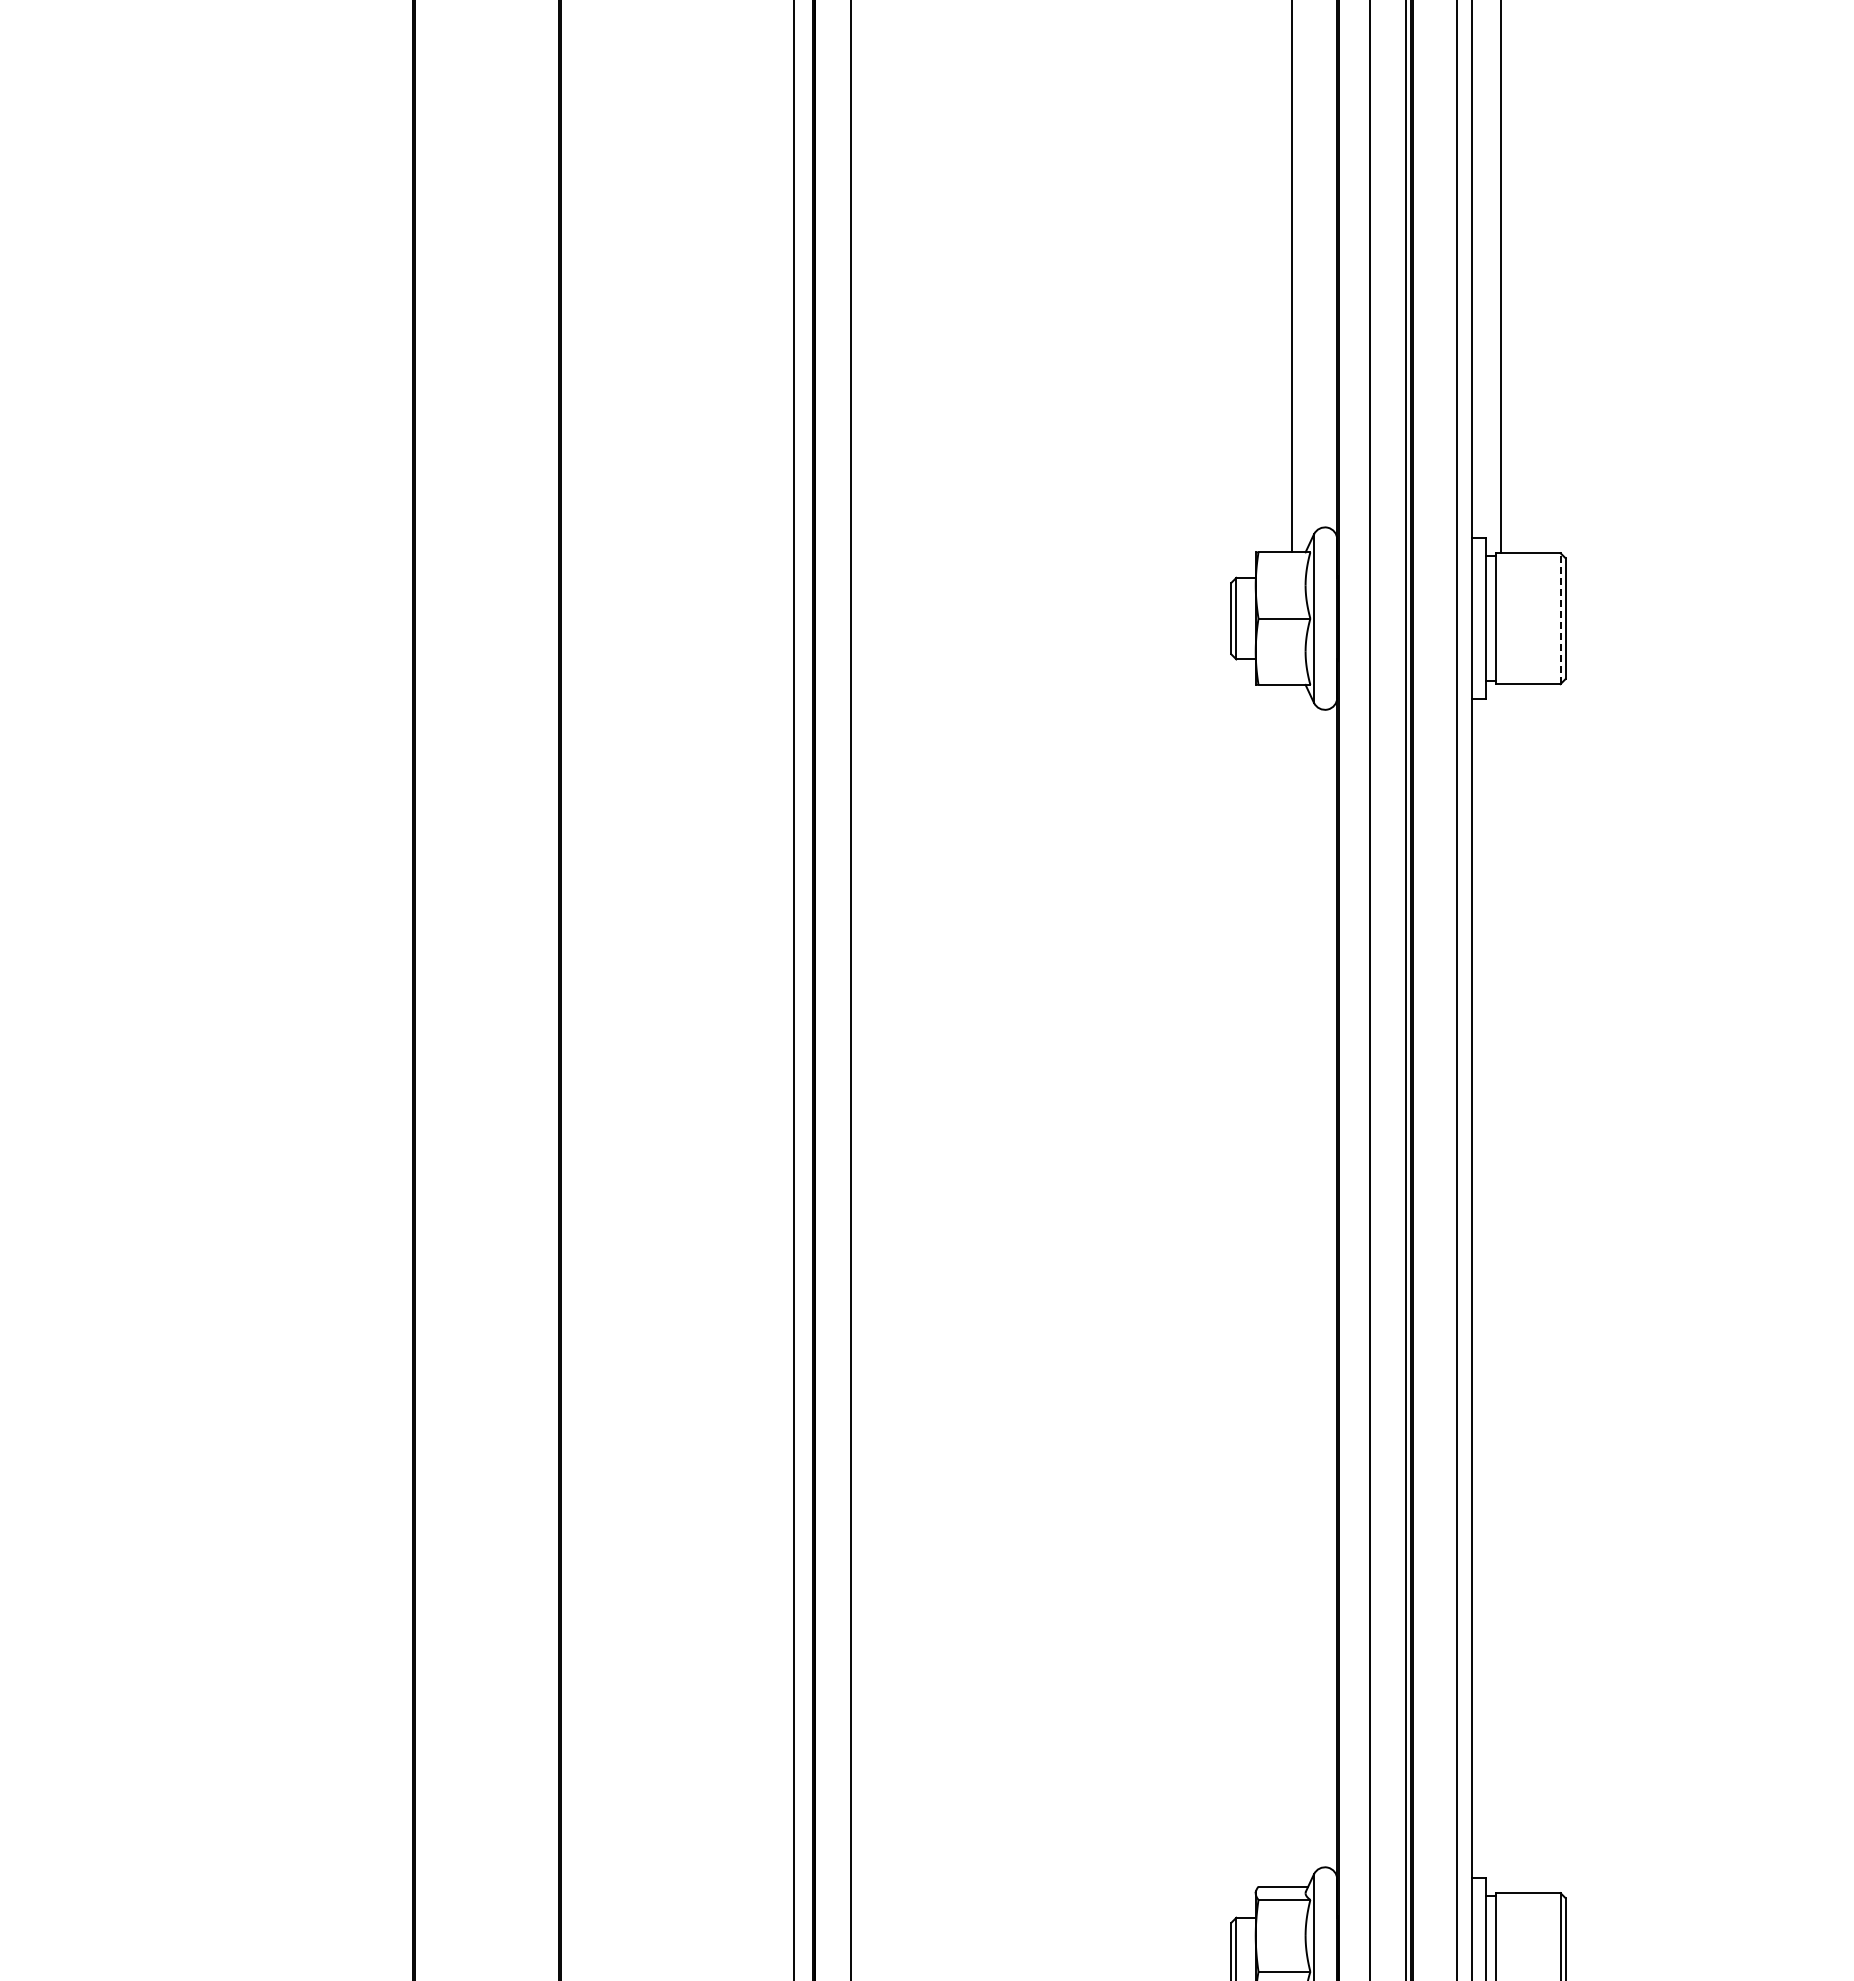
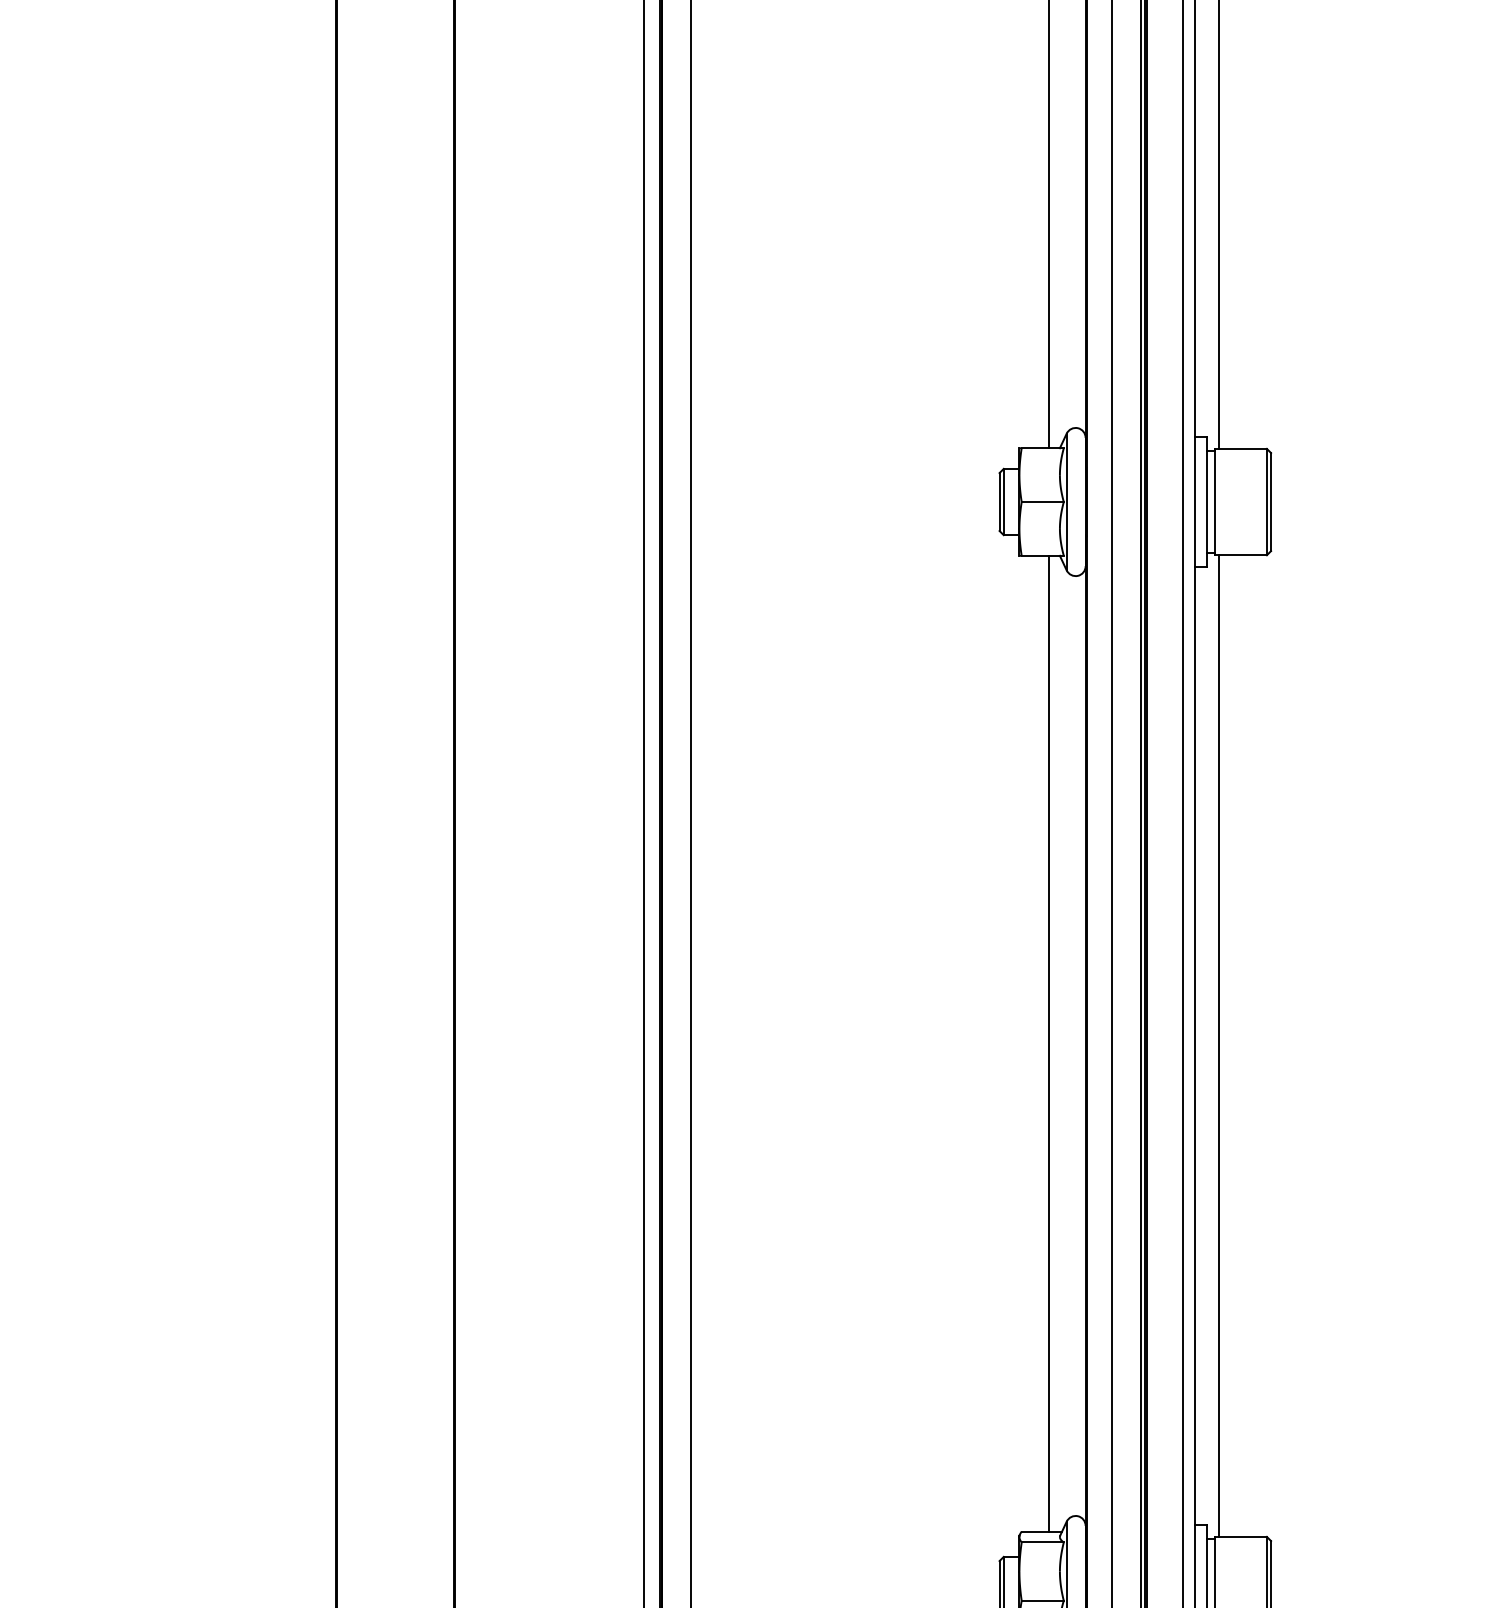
line: (1560, 618) -> (1266, 501), dashed -> solid
line: (1291, 1285) -> (1048, 1043), added
line: (1501, 1288) -> (1218, 1045), added

